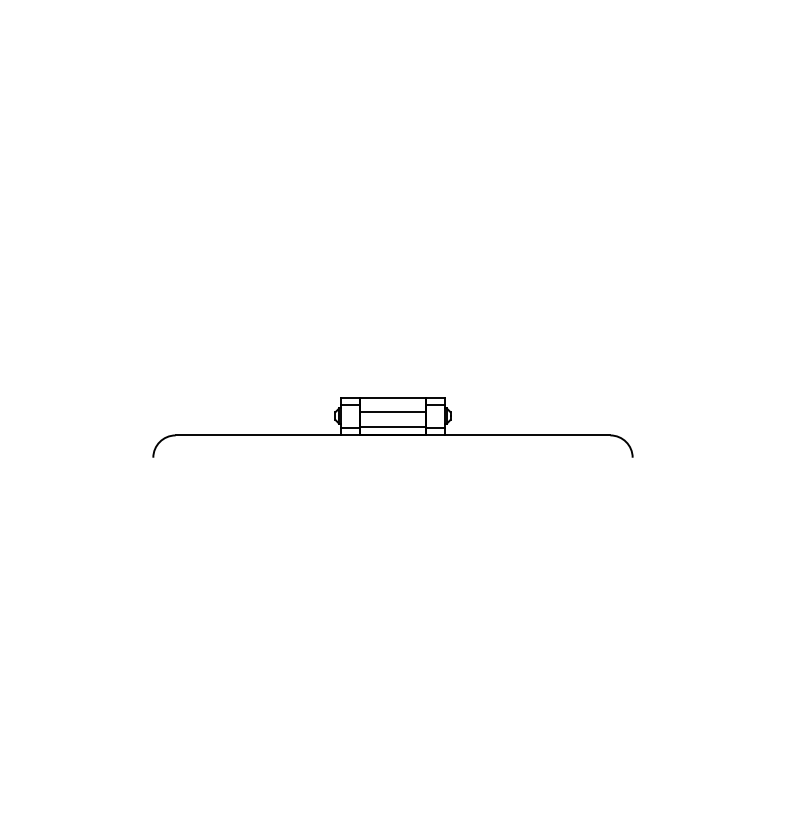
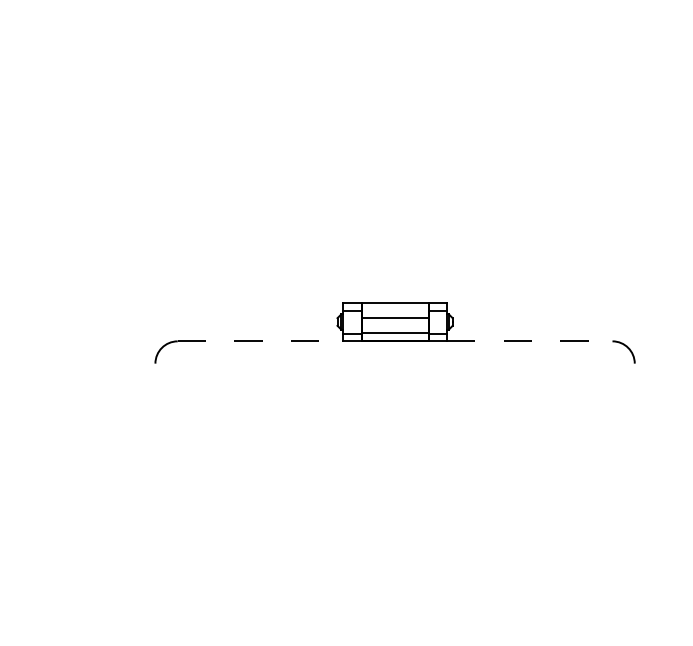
line: (258, 435) -> (260, 341), solid -> dashed
line: (527, 435) -> (529, 341), solid -> dashed

